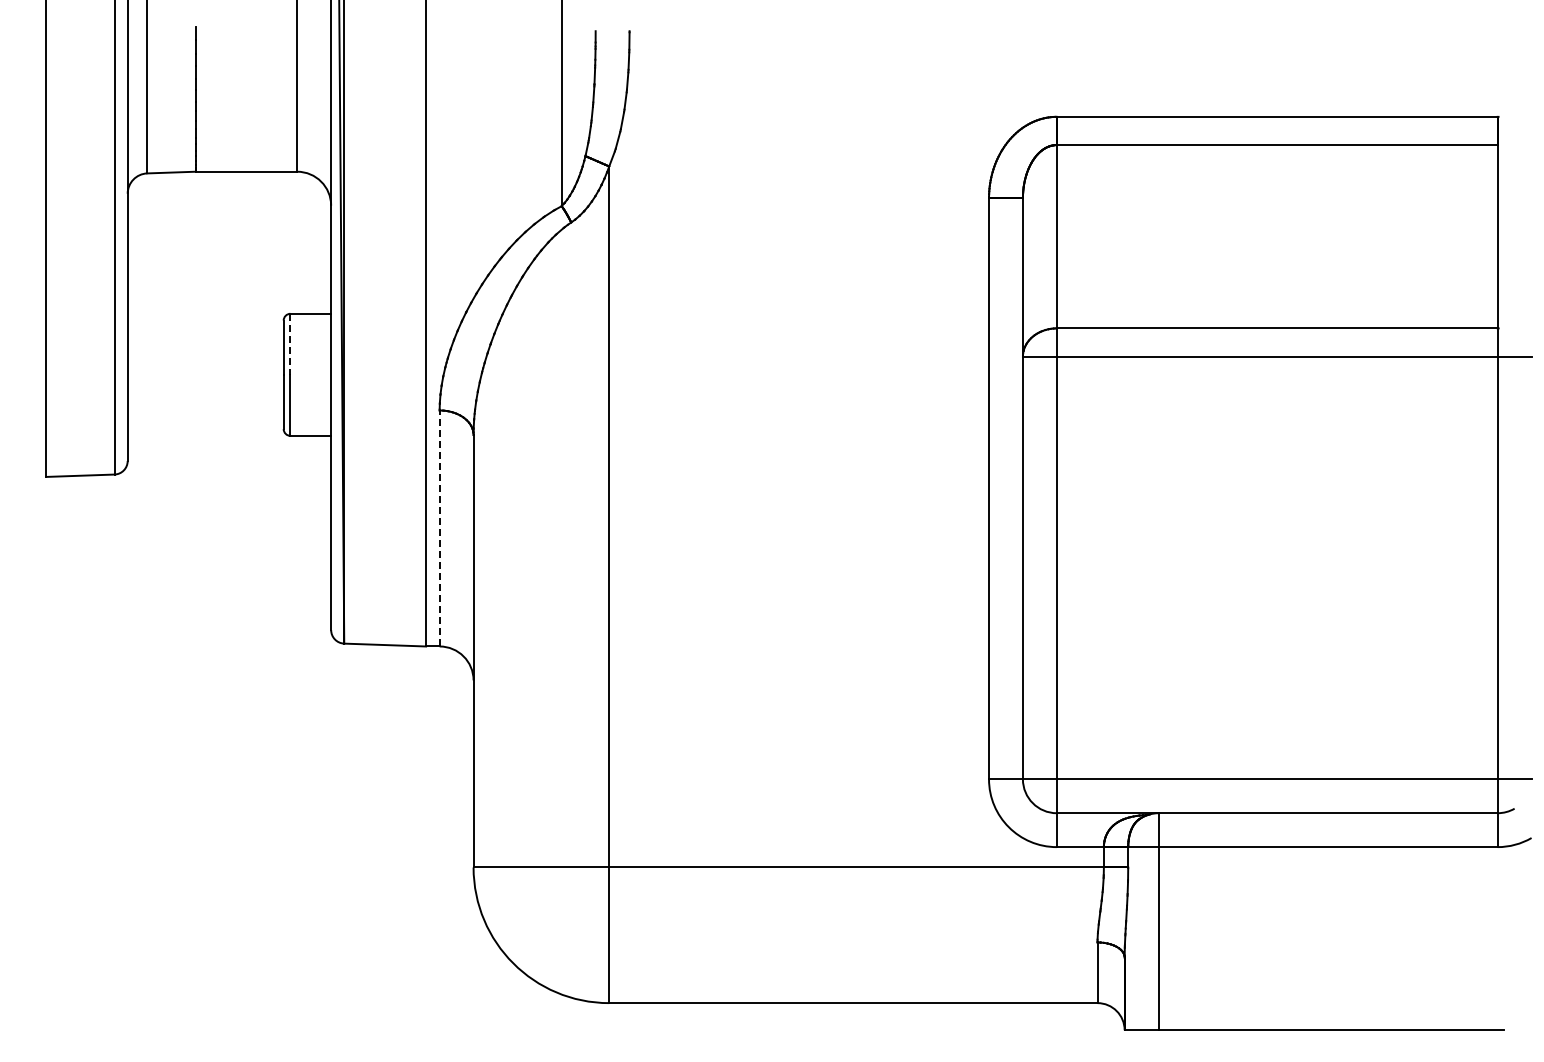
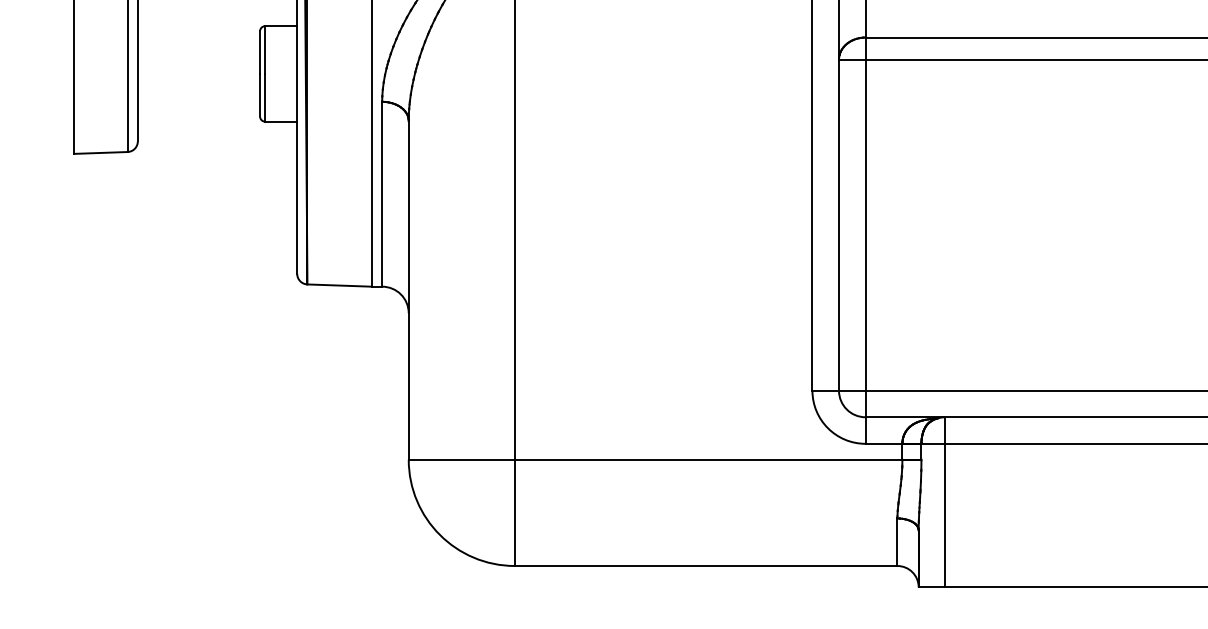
line: (290, 344) -> (265, 50), dashed -> solid
line: (439, 527) -> (382, 193), dashed -> solid

